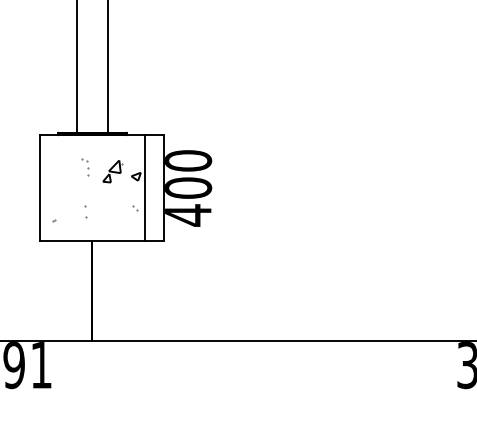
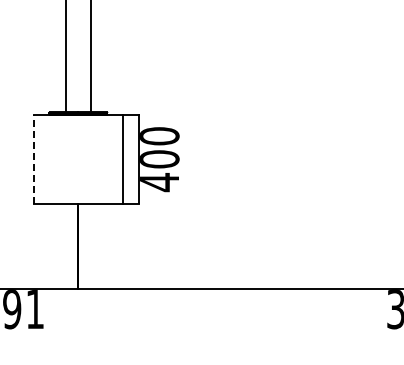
line: (39, 188) -> (33, 159), solid -> dashed
hatch: (96, 189) -> (81, 160), removed

